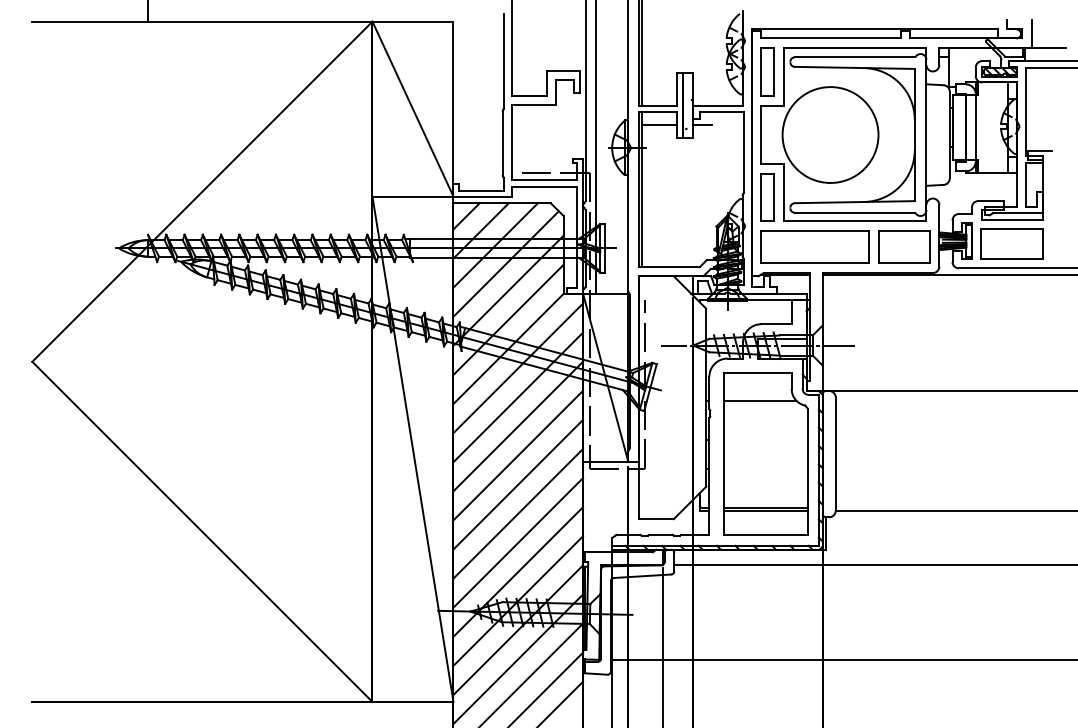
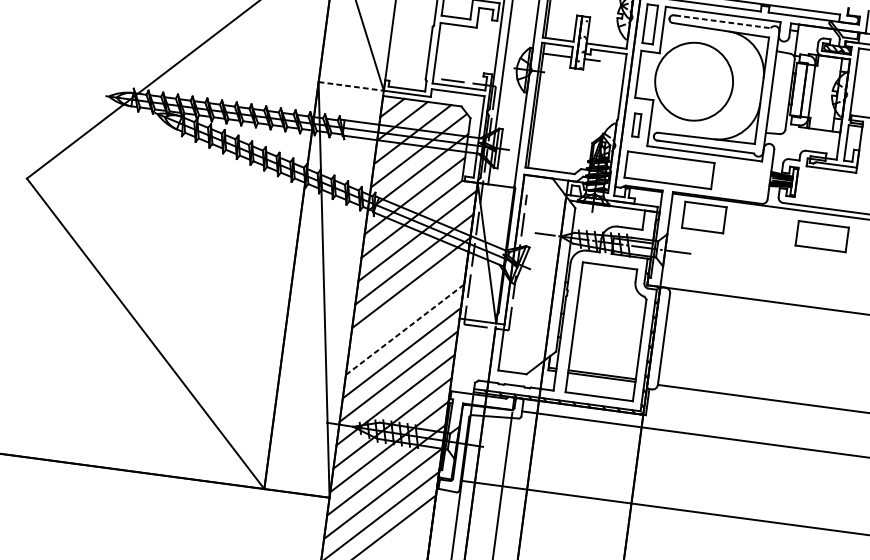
line: (856, 57) -> (723, 22), solid -> dashed
line: (413, 196) -> (351, 86), solid -> dashed
part: (767, 197) -> (636, 125), size x0.6
part: (1011, 243) -> (821, 236), moved
part: (904, 246) -> (704, 217), moved
line: (760, 400) -> (609, 287), removed
line: (518, 455) -> (408, 306), removed
line: (518, 484) -> (405, 329), solid -> dashed

